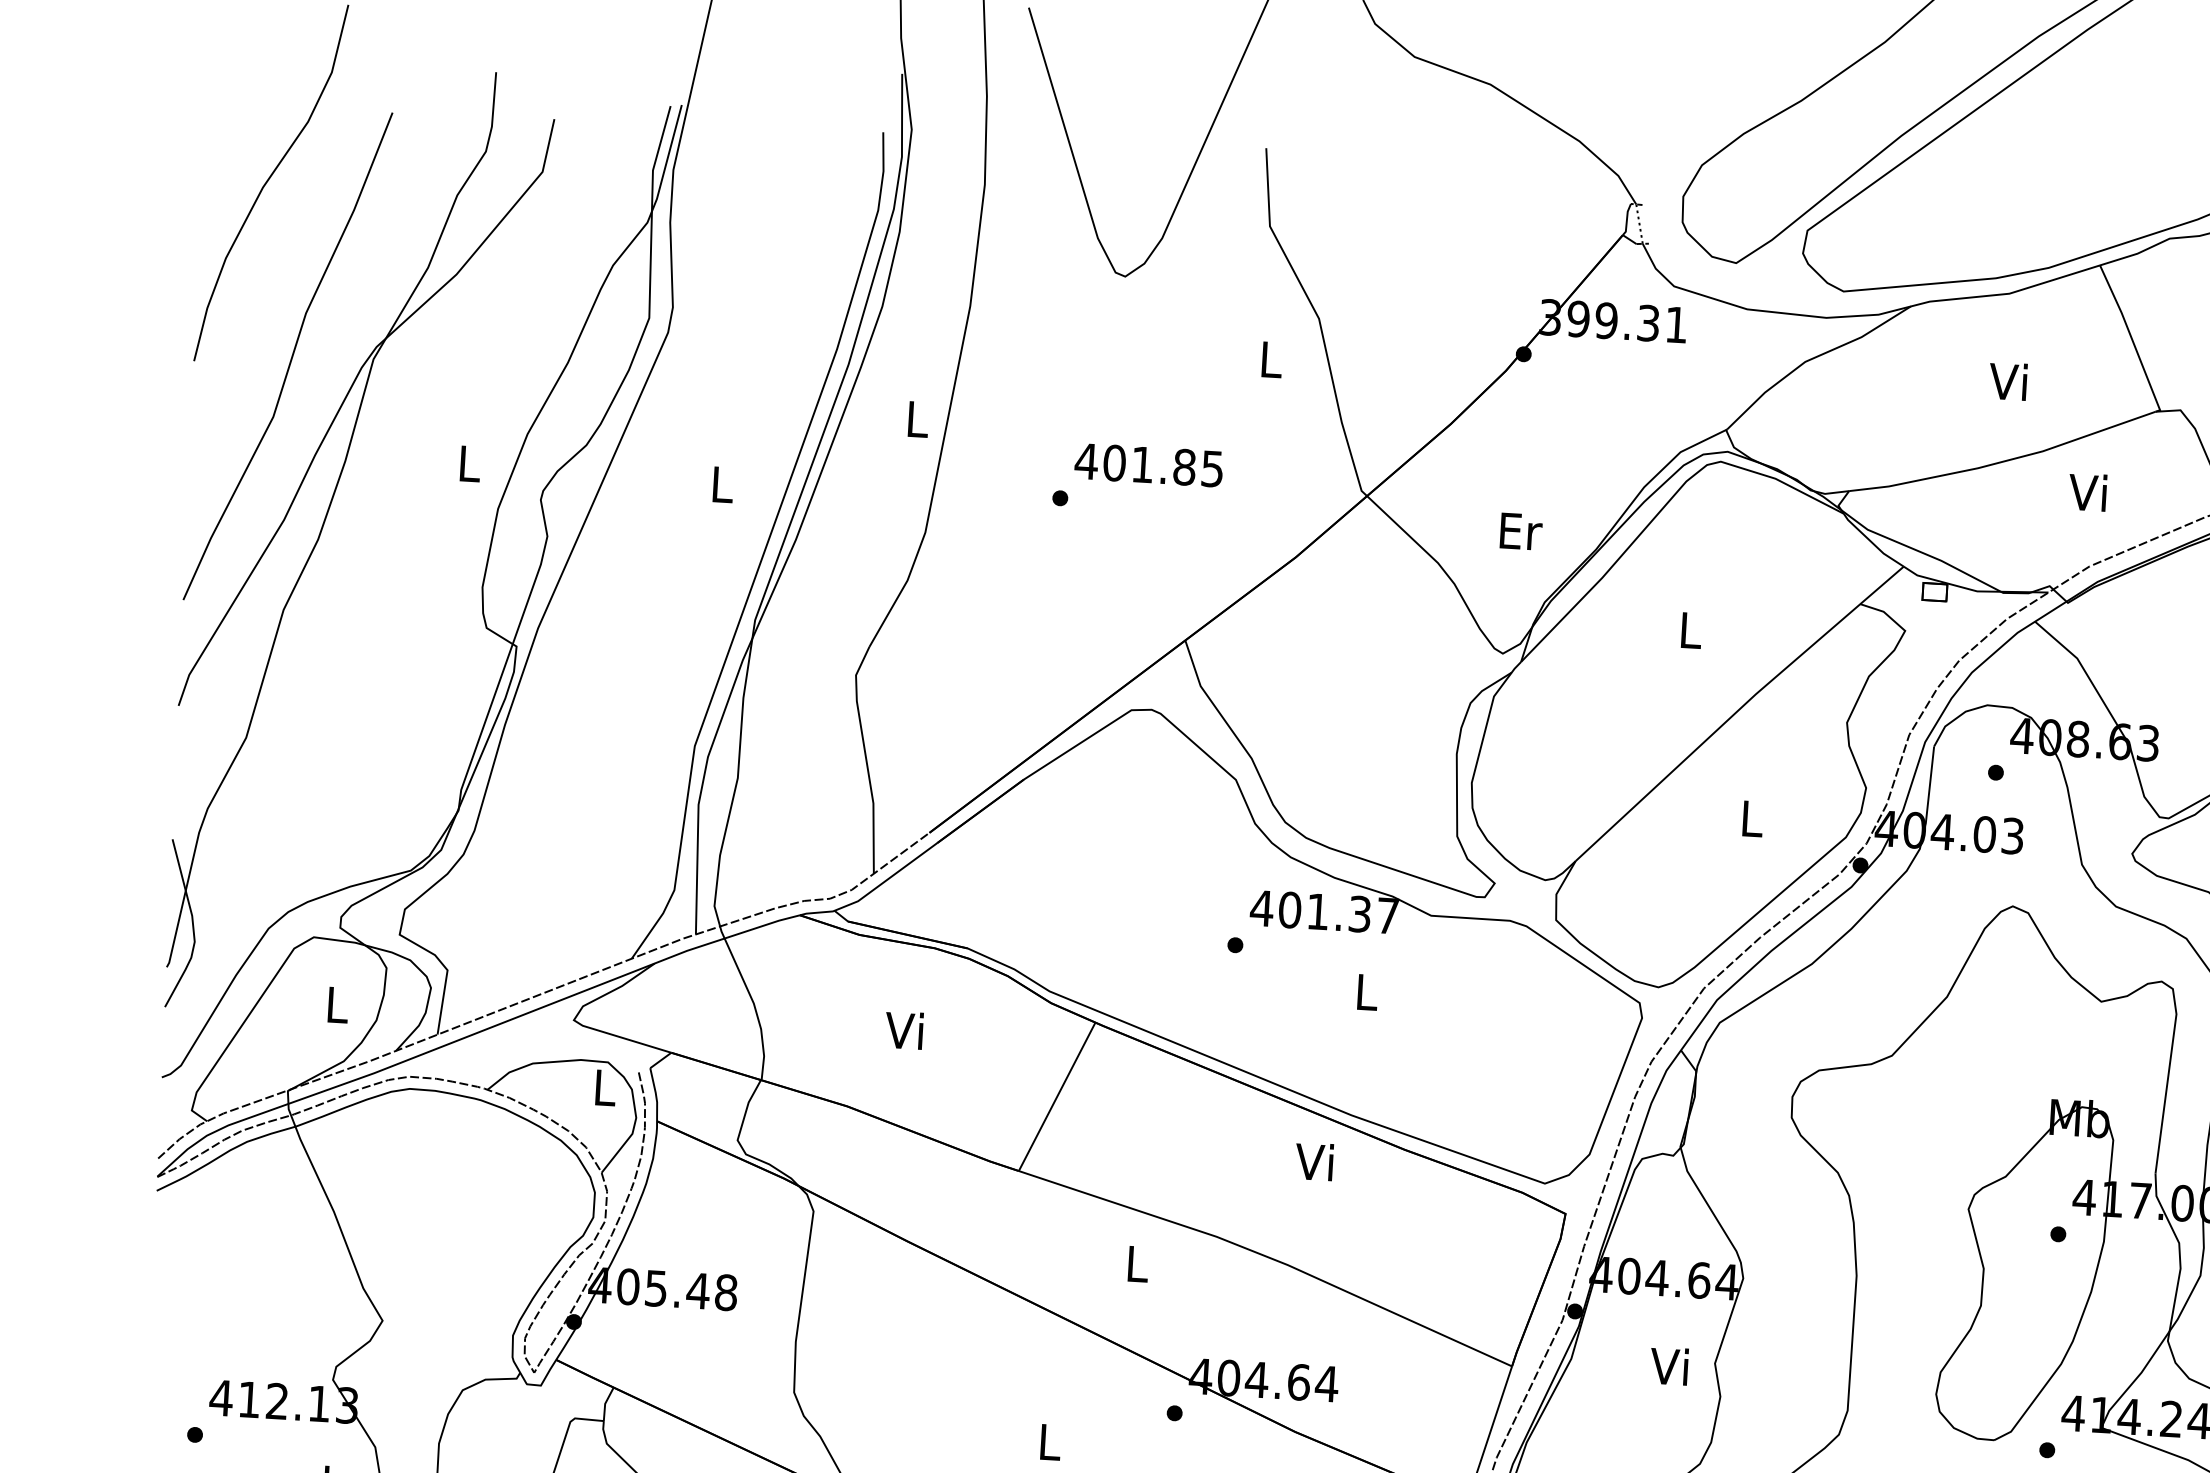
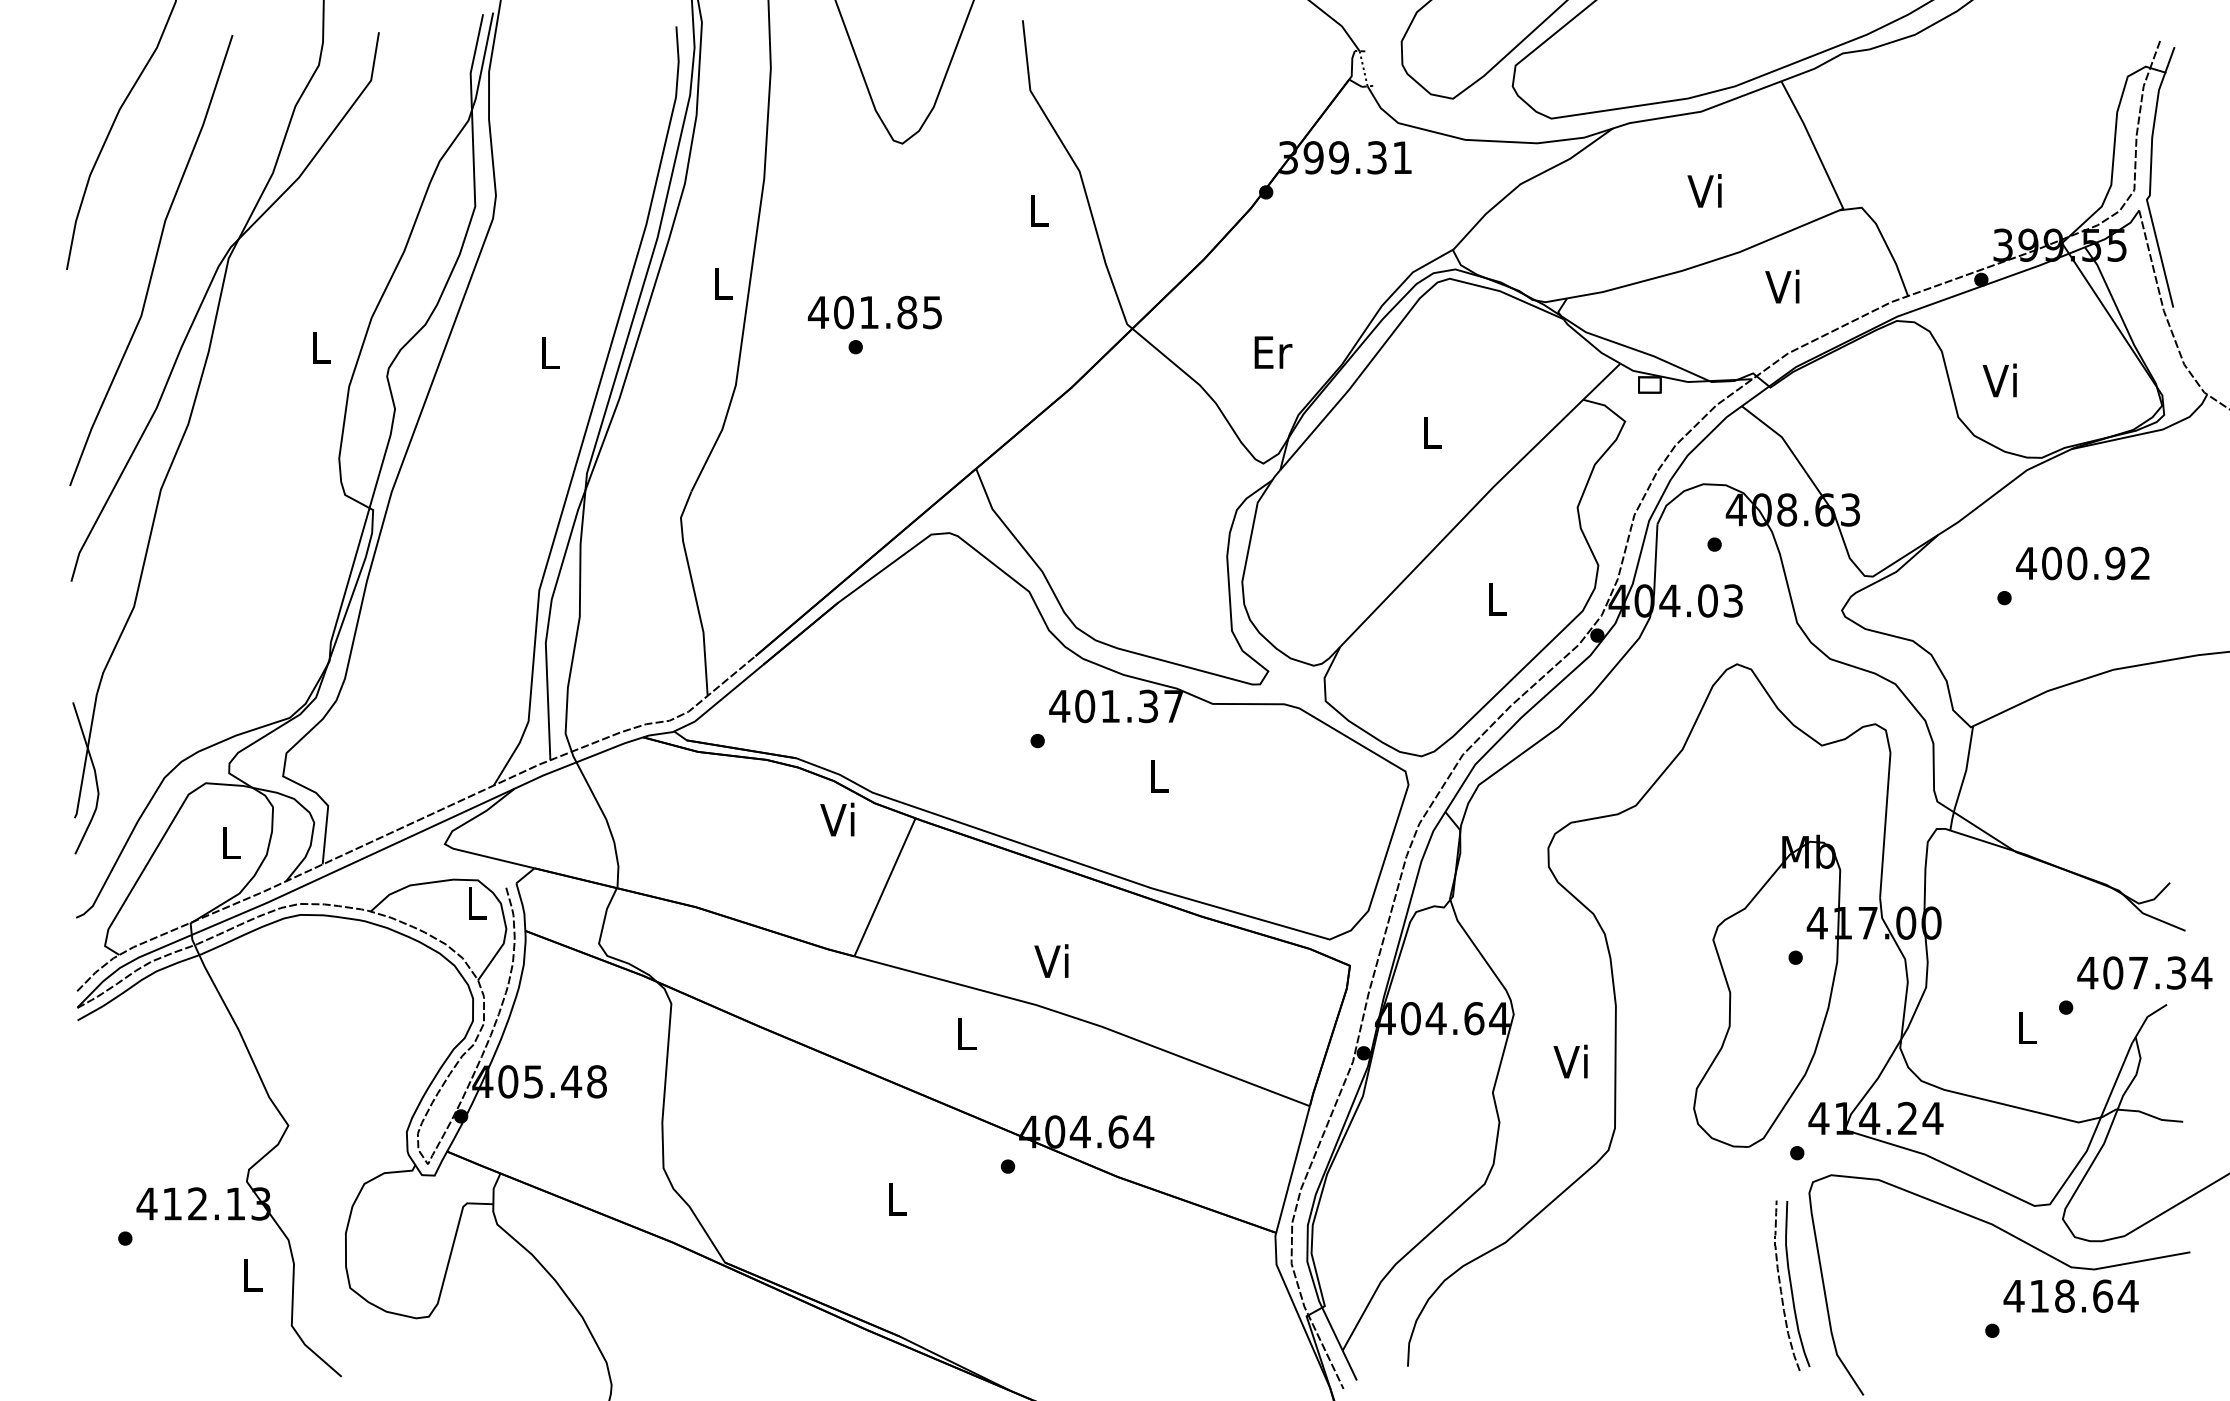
text: (1148, 465) -> (874, 312), moved
text: (904, 1030) -> (837, 819), moved
text: (1314, 1161) -> (1051, 960), moved
text: (1669, 1366) -> (1570, 1061), moved

